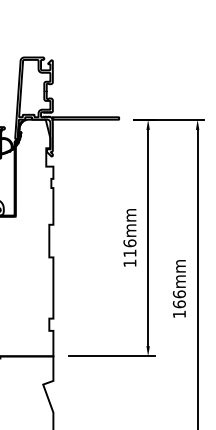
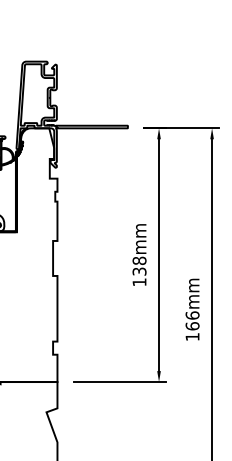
text: (129, 247) -> (139, 265), 116mm -> 138mm

